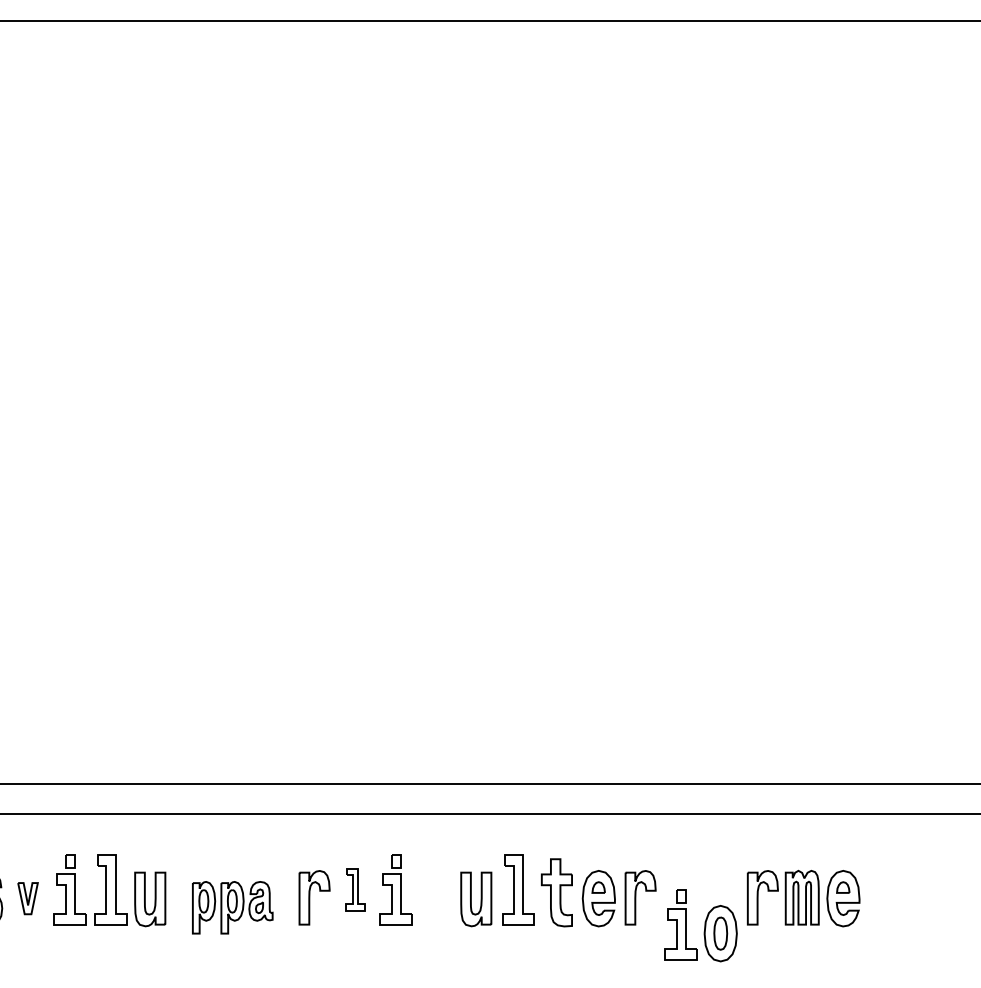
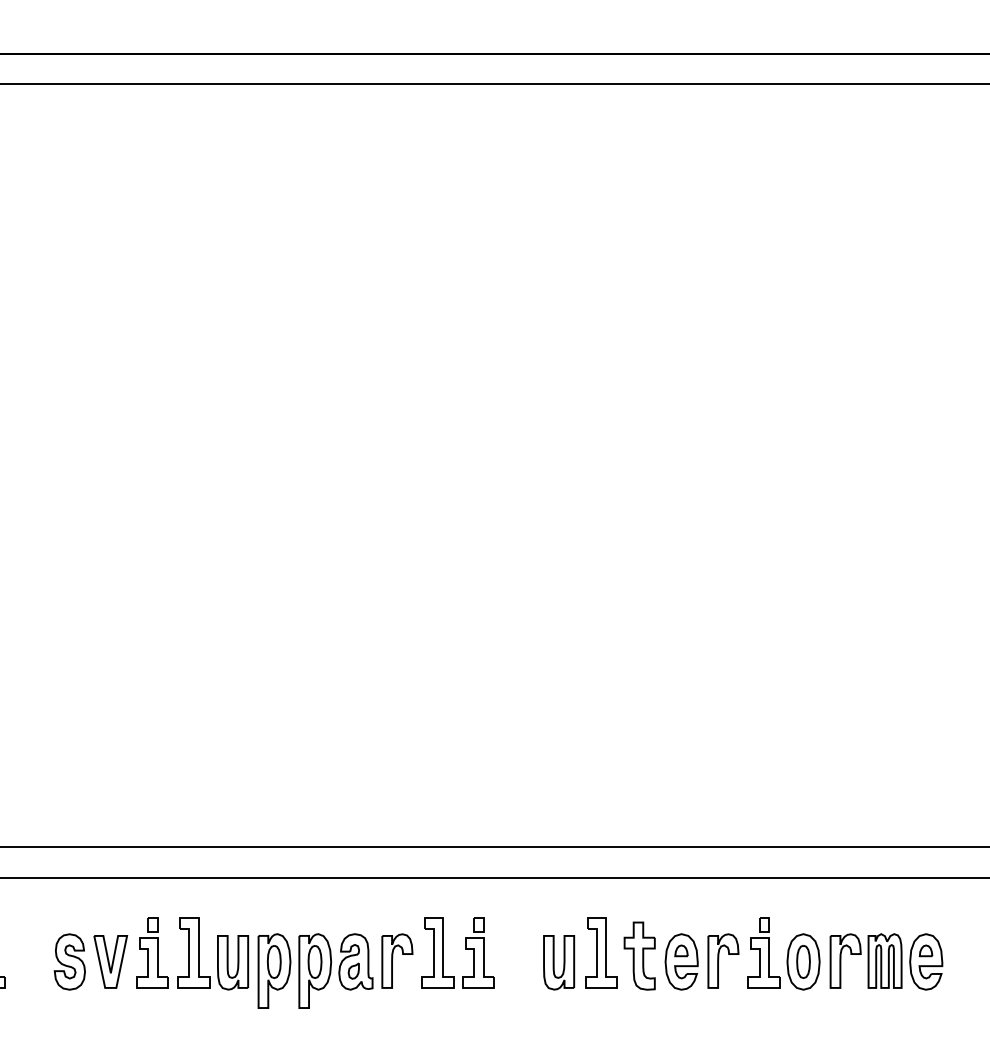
part: (354, 889) -> (437, 952), size x1.67
part: (27, 898) -> (110, 961), size x1.67
part: (232, 907) -> (315, 970), size x1.43
part: (700, 925) -> (783, 953), moved

